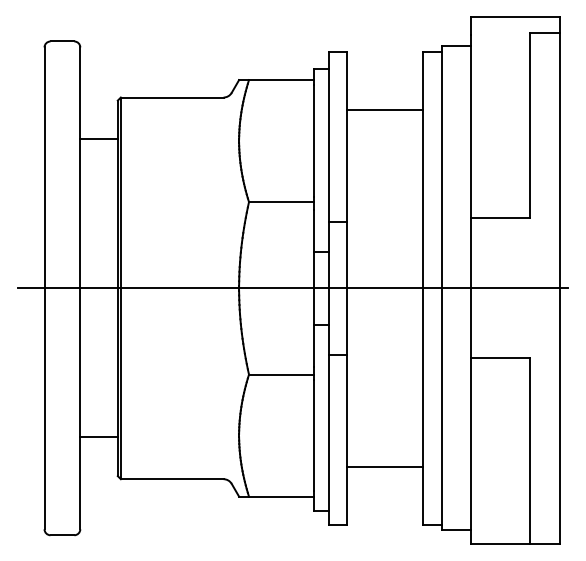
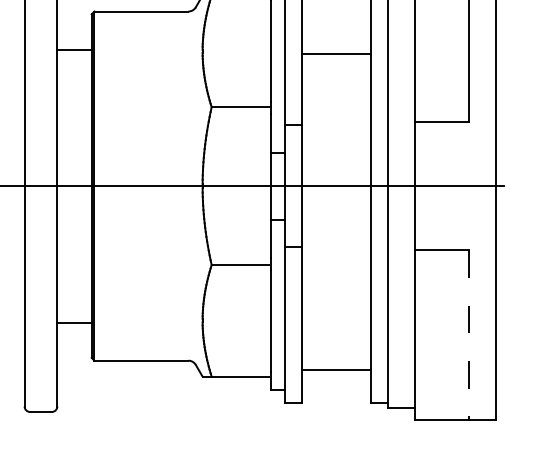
line: (385, 109) -> (336, 53), moved
line: (529, 451) -> (468, 335), solid -> dashed
line: (385, 467) -> (336, 370), moved

